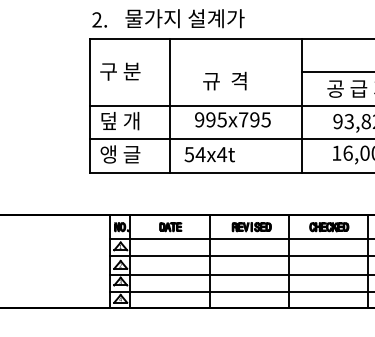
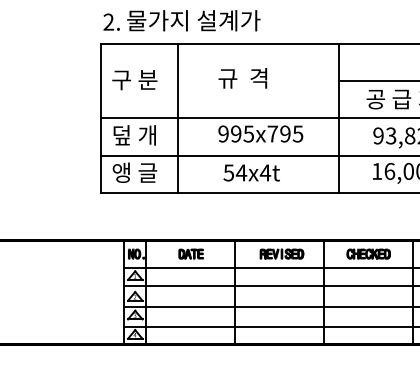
text: (184, 18) -> (193, 20), moved
text: (224, 80) -> (242, 77), moved
line: (169, 105) -> (177, 117), moved
text: (209, 154) -> (251, 172), moved

